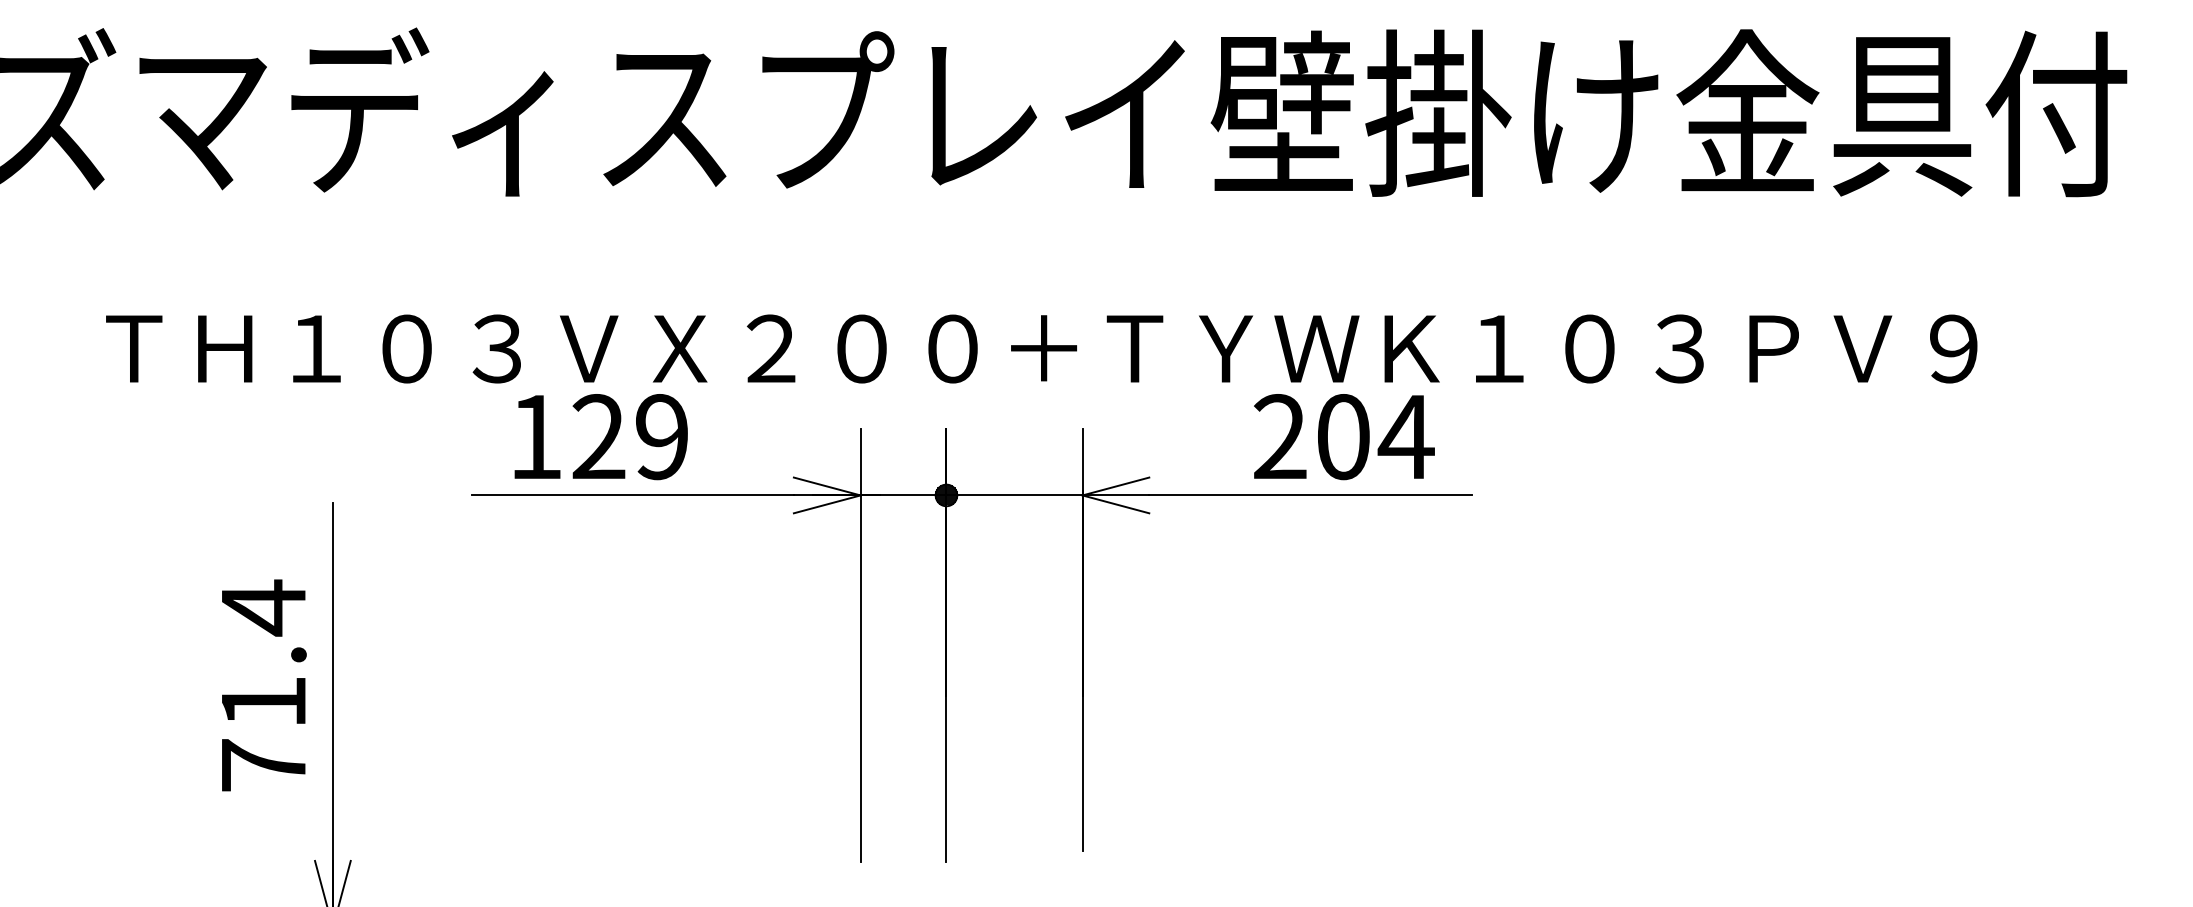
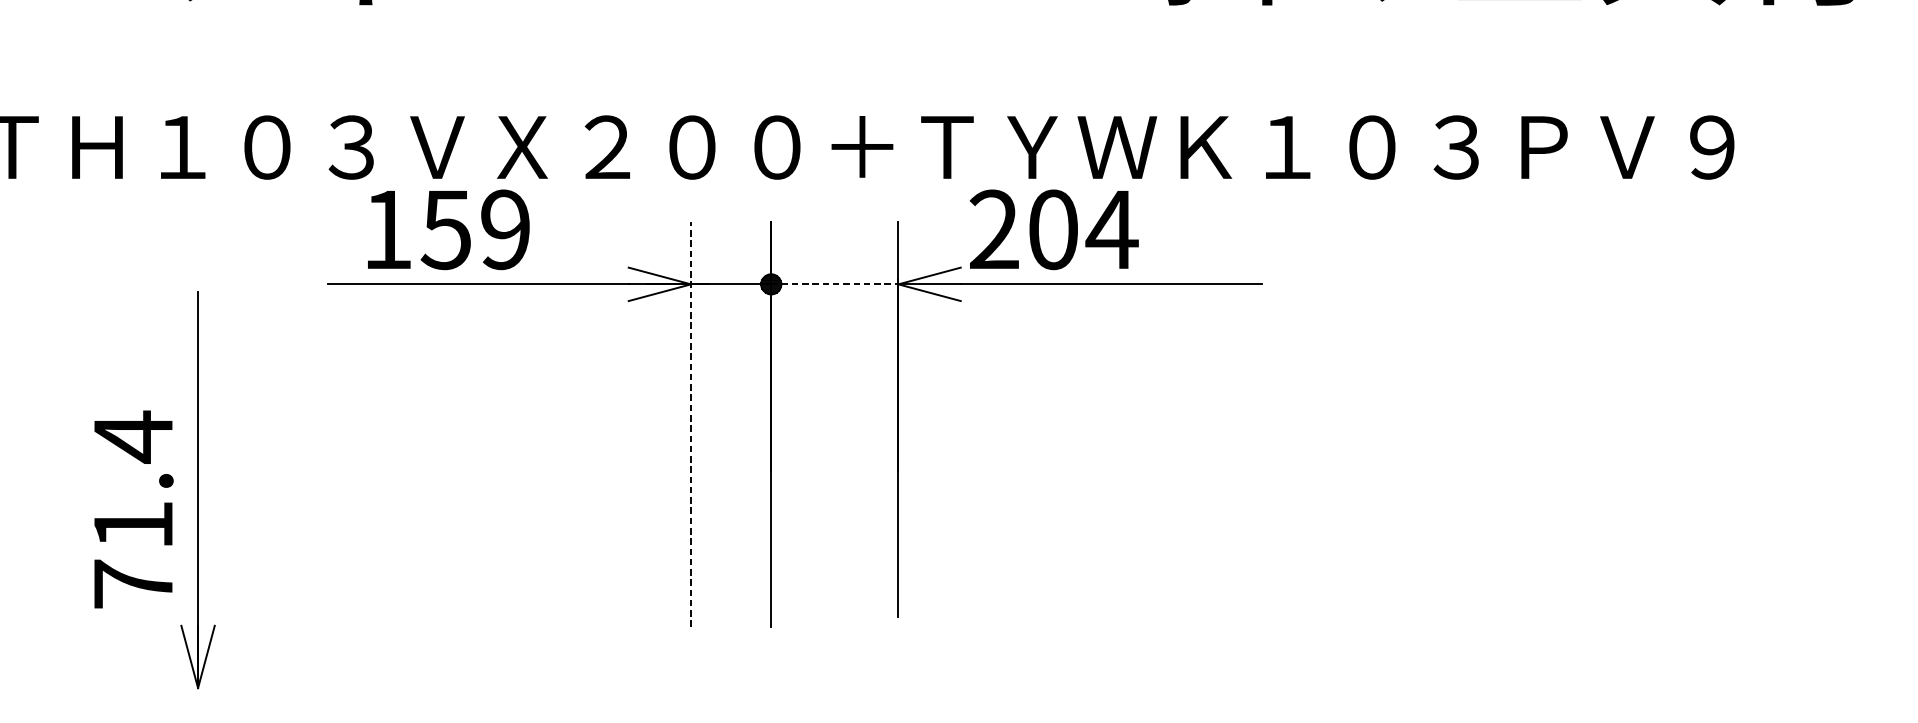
text: (598, 437) -> (446, 230), 129 -> 159
text: (1344, 437) -> (1054, 230), moved
line: (1015, 495) -> (835, 284), solid -> dashed
line: (860, 645) -> (690, 424), solid -> dashed
text: (264, 685) -> (134, 509), moved

